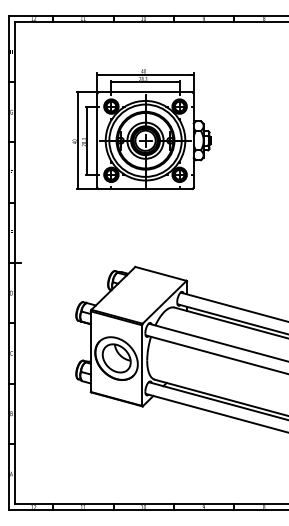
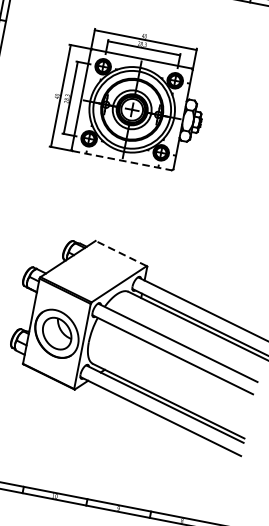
line: (146, 188) -> (123, 160), solid -> dashed
line: (161, 273) -> (121, 253), solid -> dashed

